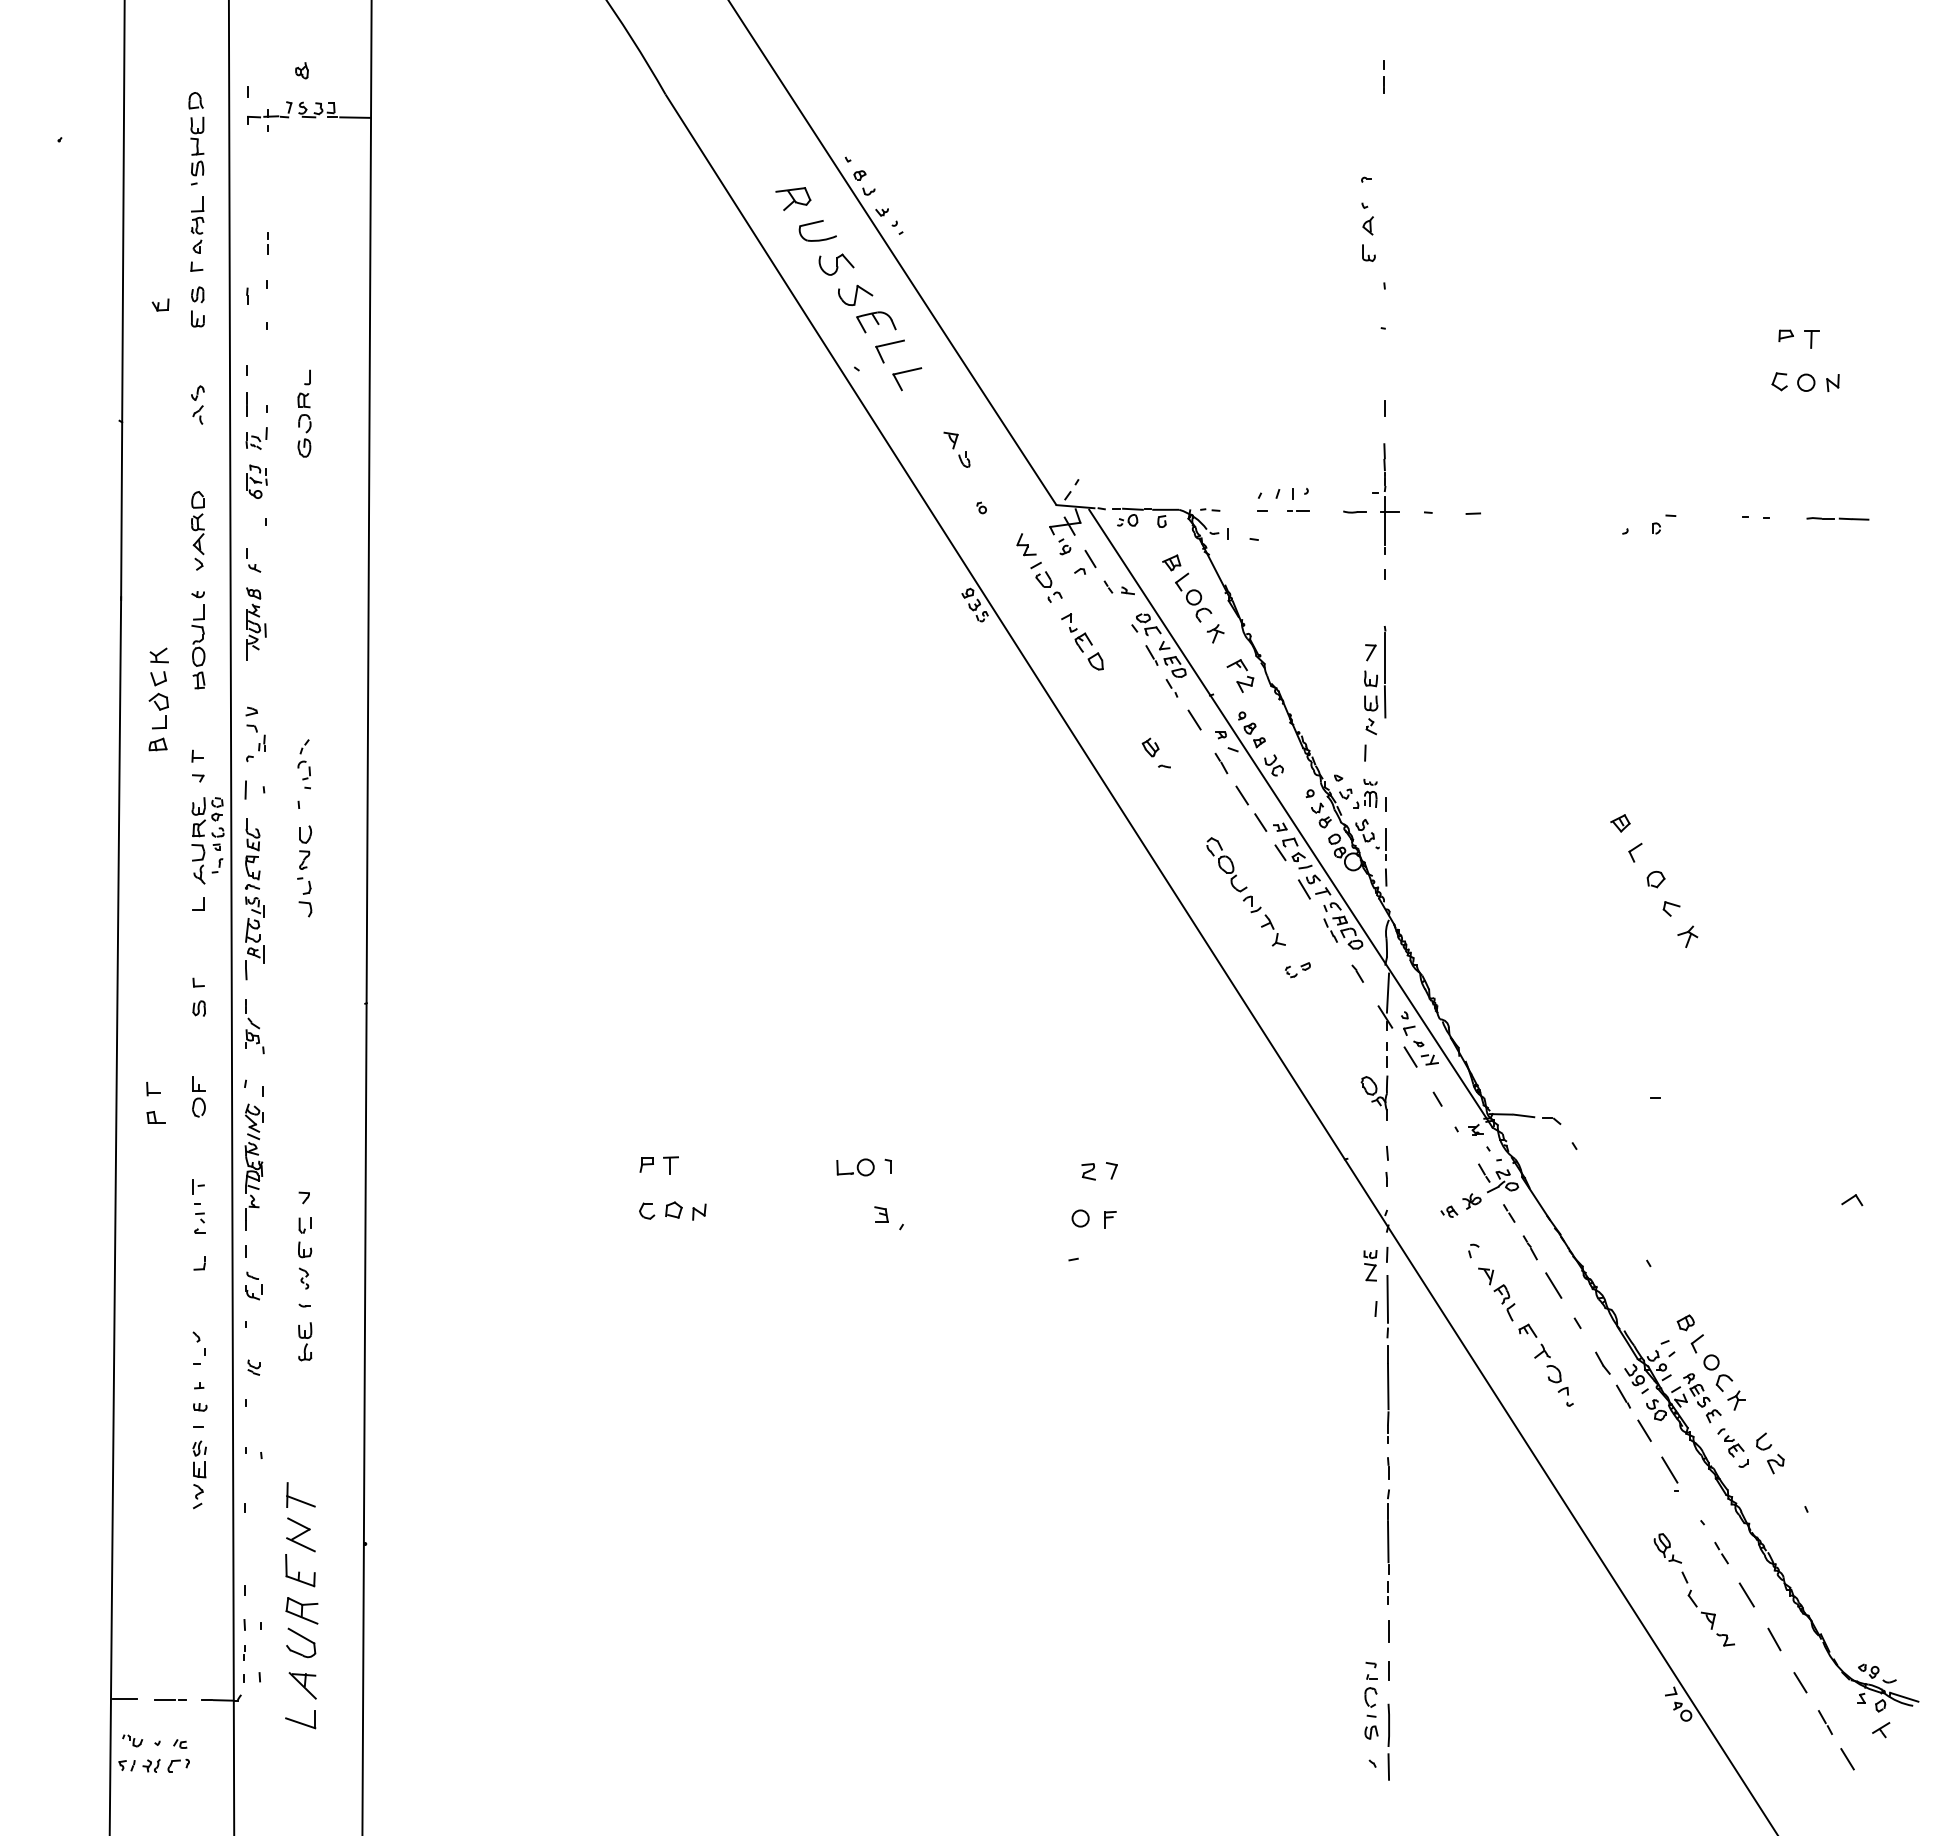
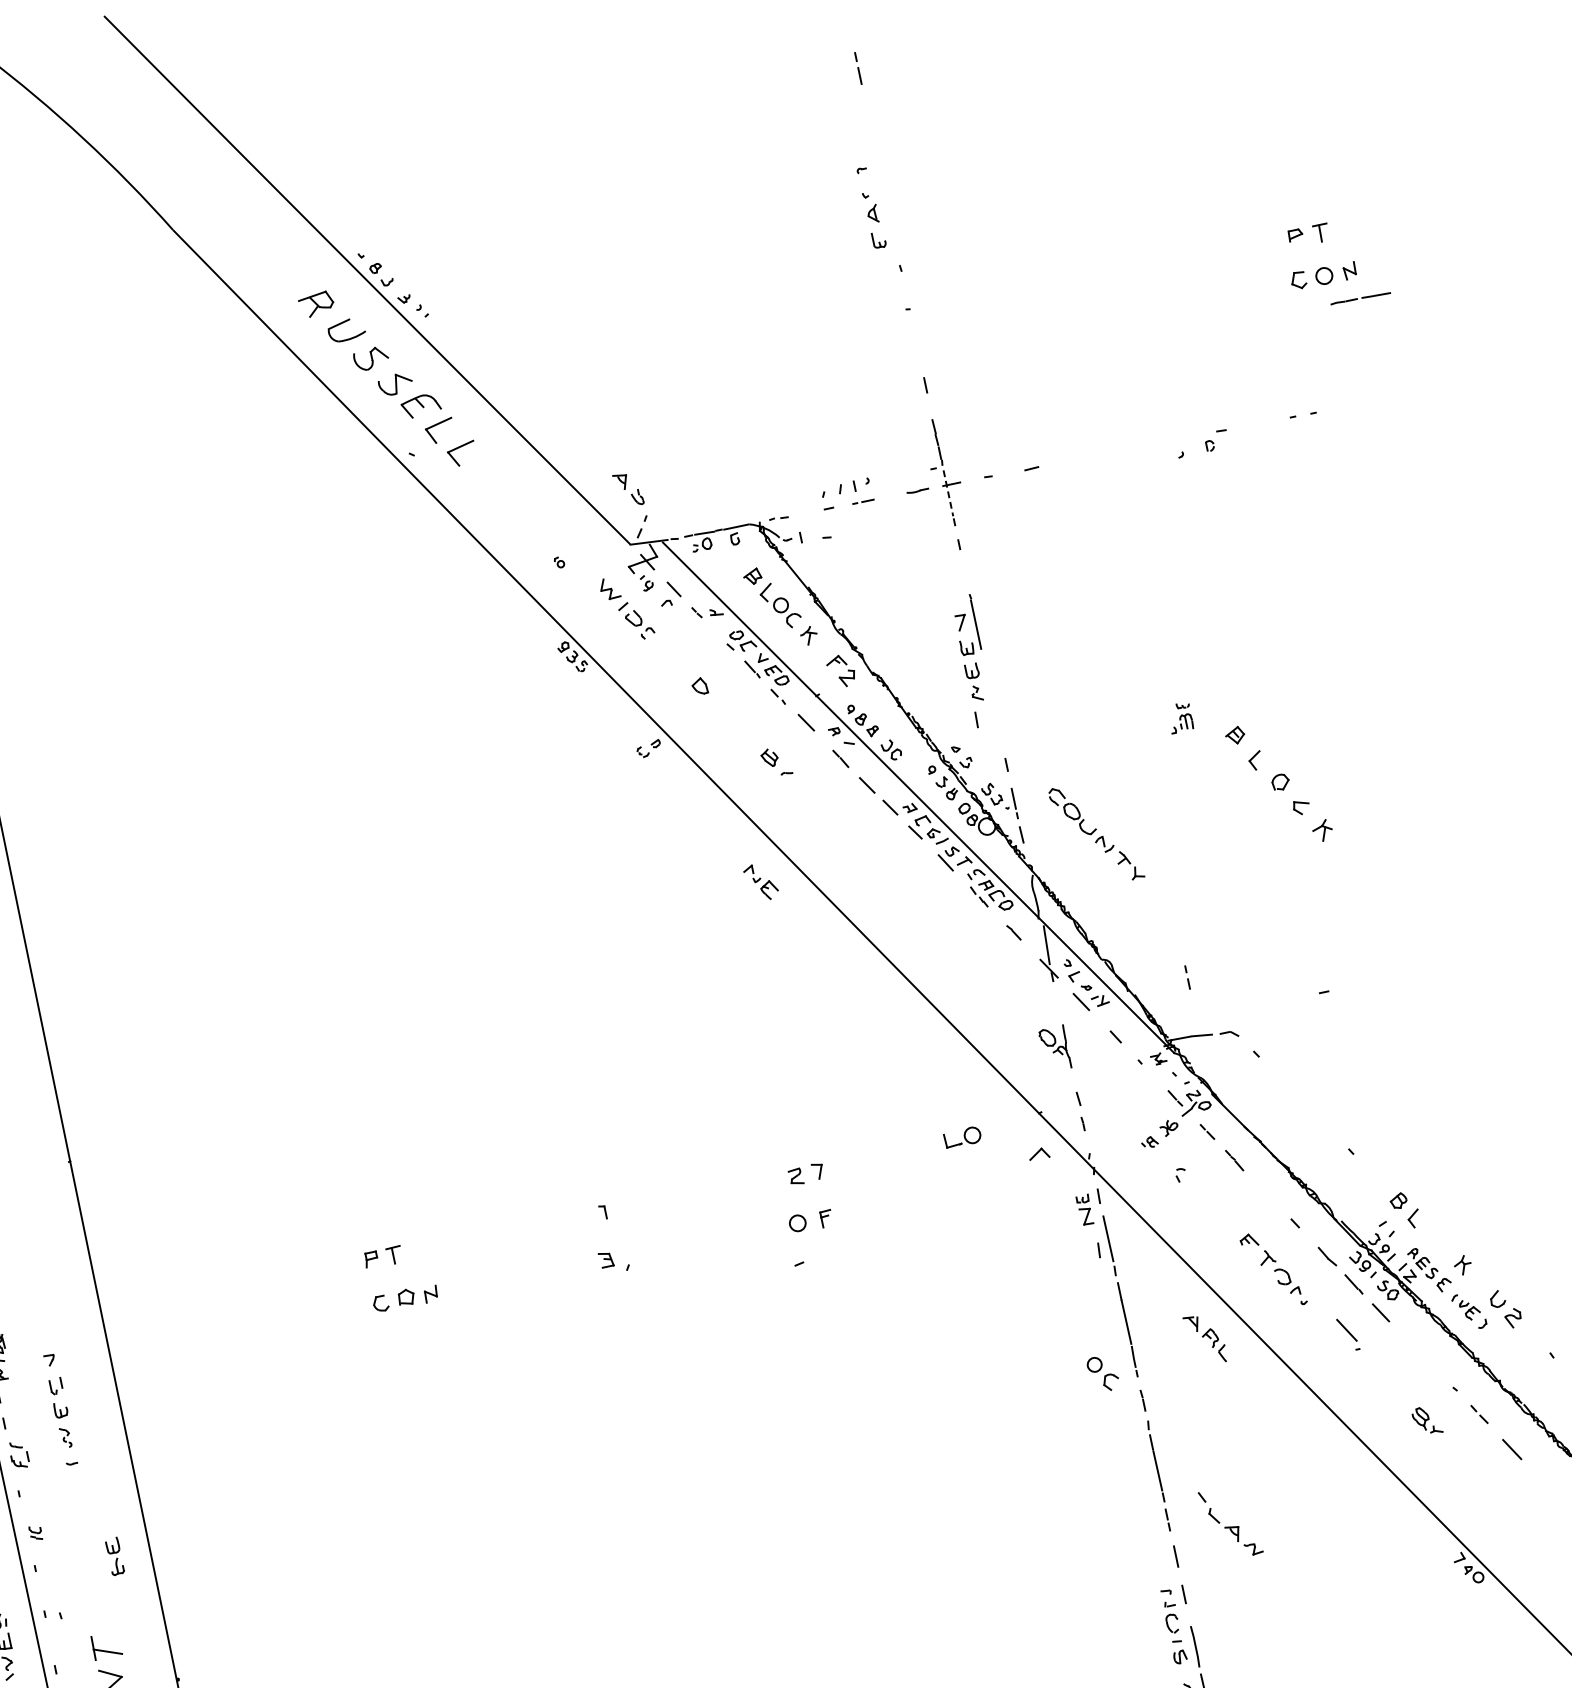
part: (956, 449) -> (628, 489), moved
line: (1838, 518) -> (1361, 298), moved
line: (1384, 520) -> (948, 493), solid -> dashed
part: (1076, 632) -> (760, 881), moved
line: (1384, 701) -> (984, 666), removed
part: (1365, 793) -> (1180, 717), moved
part: (1245, 891) -> (1095, 833), moved
part: (1297, 970) -> (648, 749), moved
line: (1386, 1056) -> (1187, 979), moved
part: (855, 1167) -> (962, 1137), moved
part: (1852, 1200) -> (1039, 1154), moved
line: (1553, 1285) -> (1264, 1192), removed
part: (1496, 1294) -> (1205, 1339), moved
part: (305, 1341) -> (115, 1556), moved
part: (1718, 1372) -> (1103, 1373), moved
part: (1669, 1473) -> (1347, 1333), moved
part: (1707, 1608) -> (1229, 1522), moved
line: (1774, 1639) -> (1547, 1486), removed

